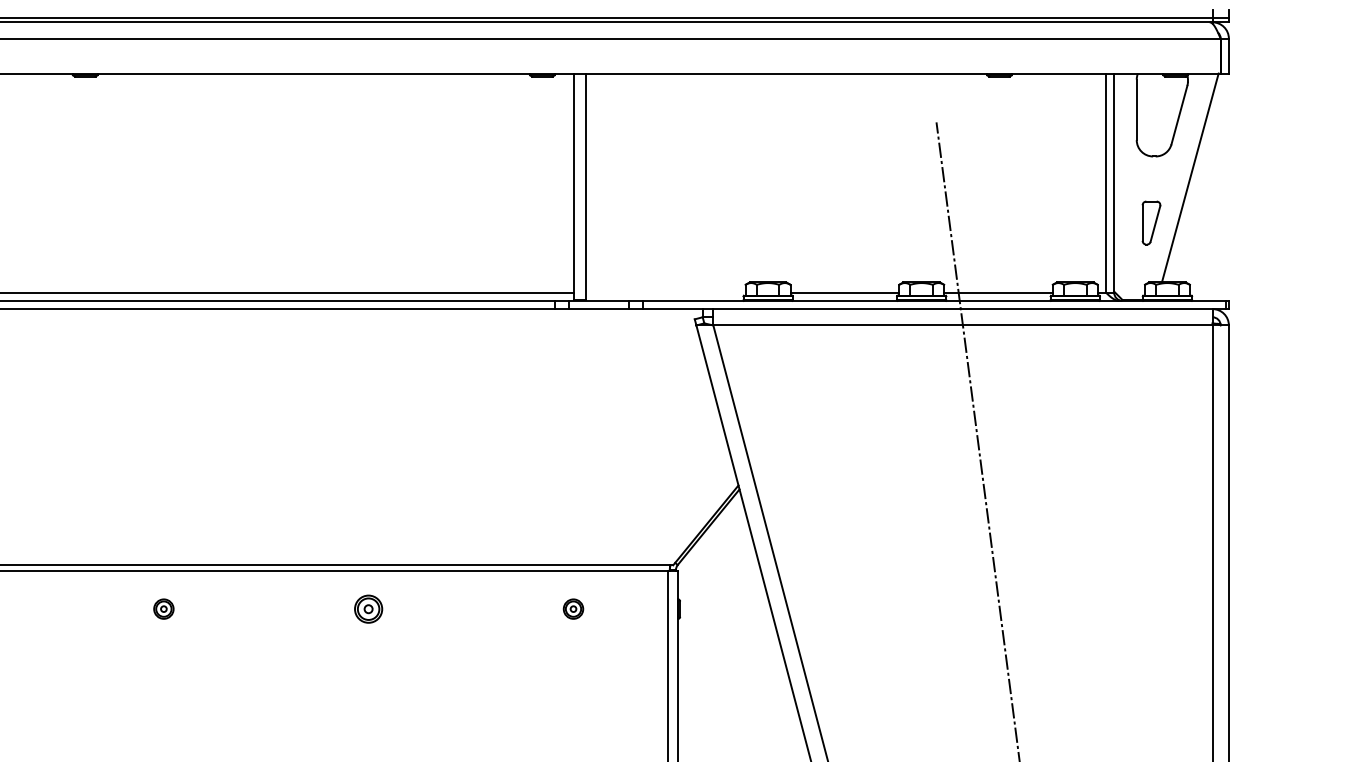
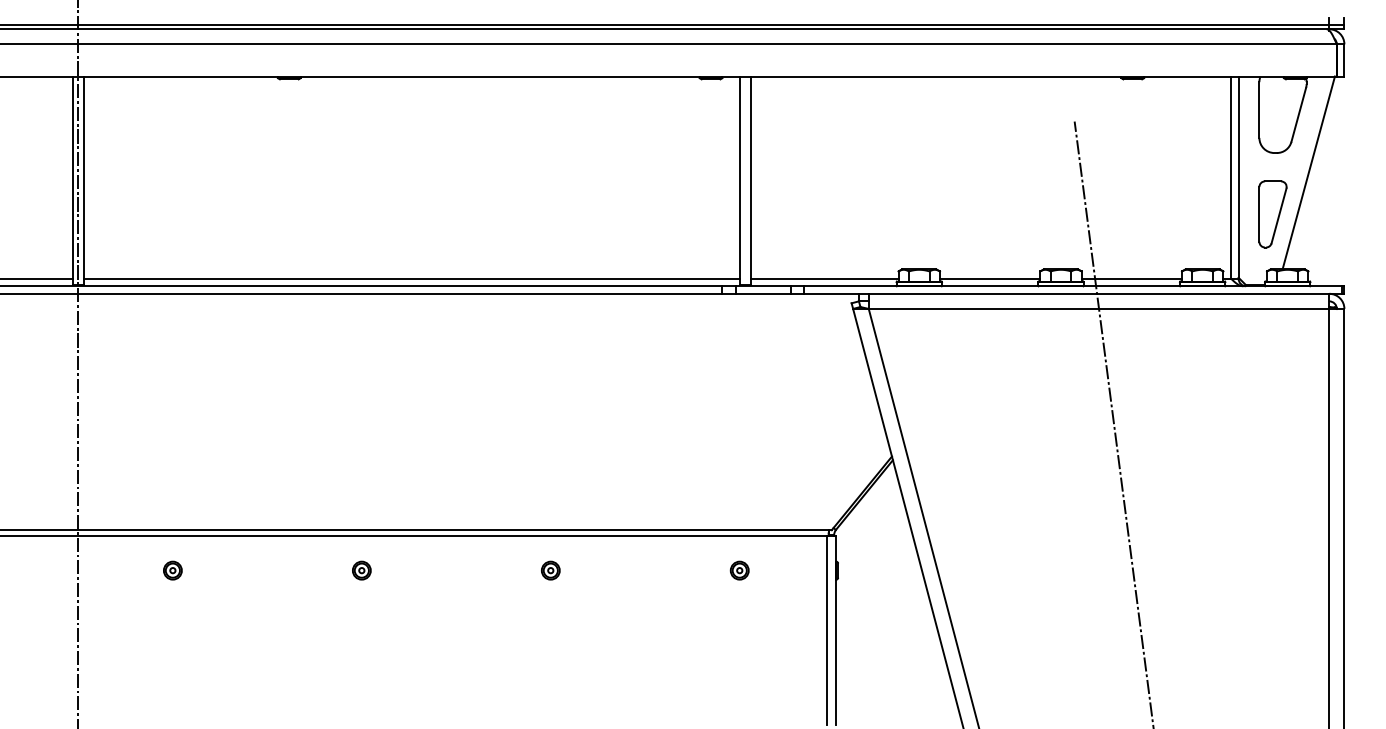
part: (1150, 223) -> (1272, 214), size x1.67
line: (665, 292) -> (824, 278), added
part: (368, 608) -> (550, 570), size x0.71

